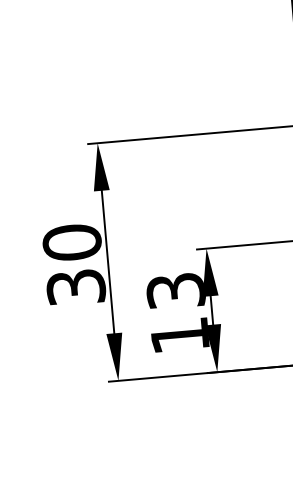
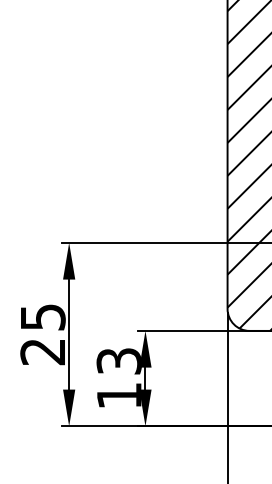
text: (73, 264) -> (42, 334), 30 -> 25

